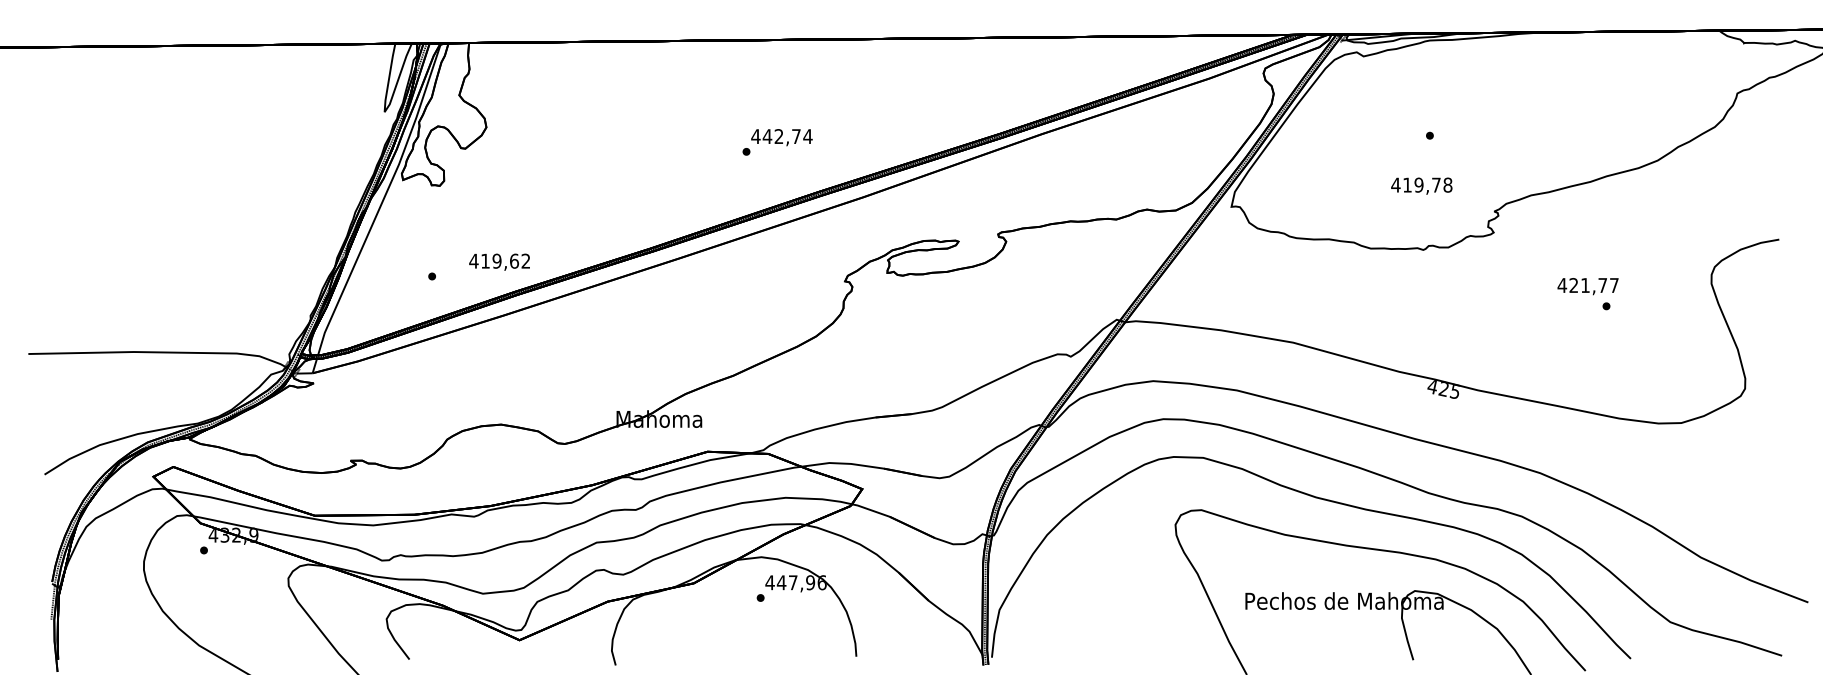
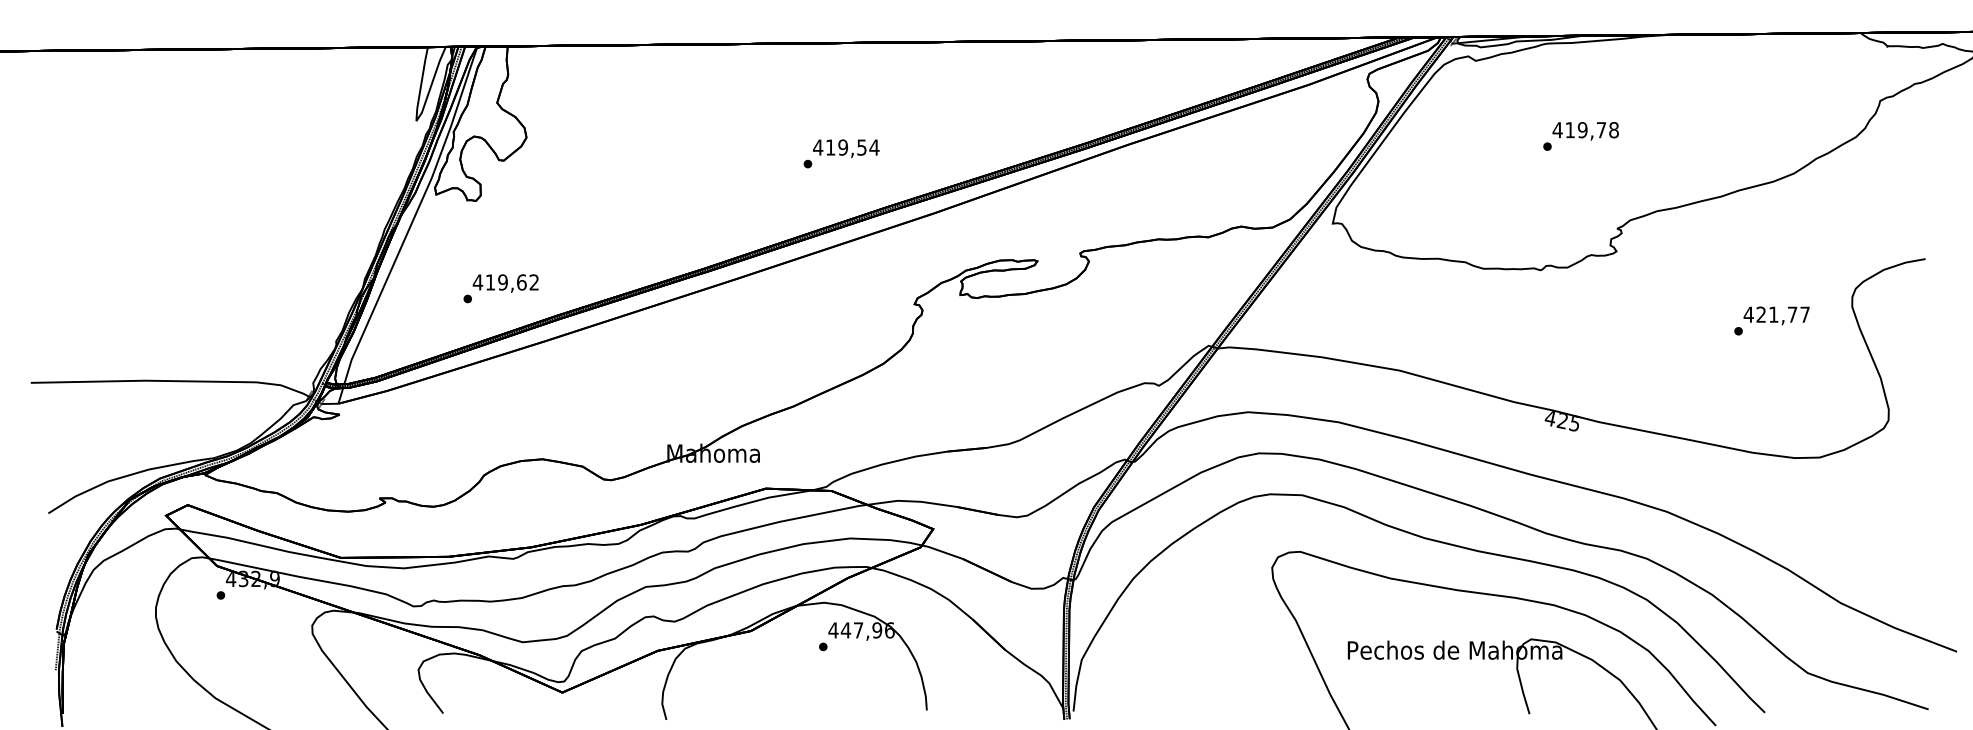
text: (781, 136) -> (845, 147), 442,74 -> 419,54
text: (1421, 186) -> (1585, 131), moved
text: (499, 262) -> (505, 283), moved
text: (1587, 286) -> (1776, 315), moved

